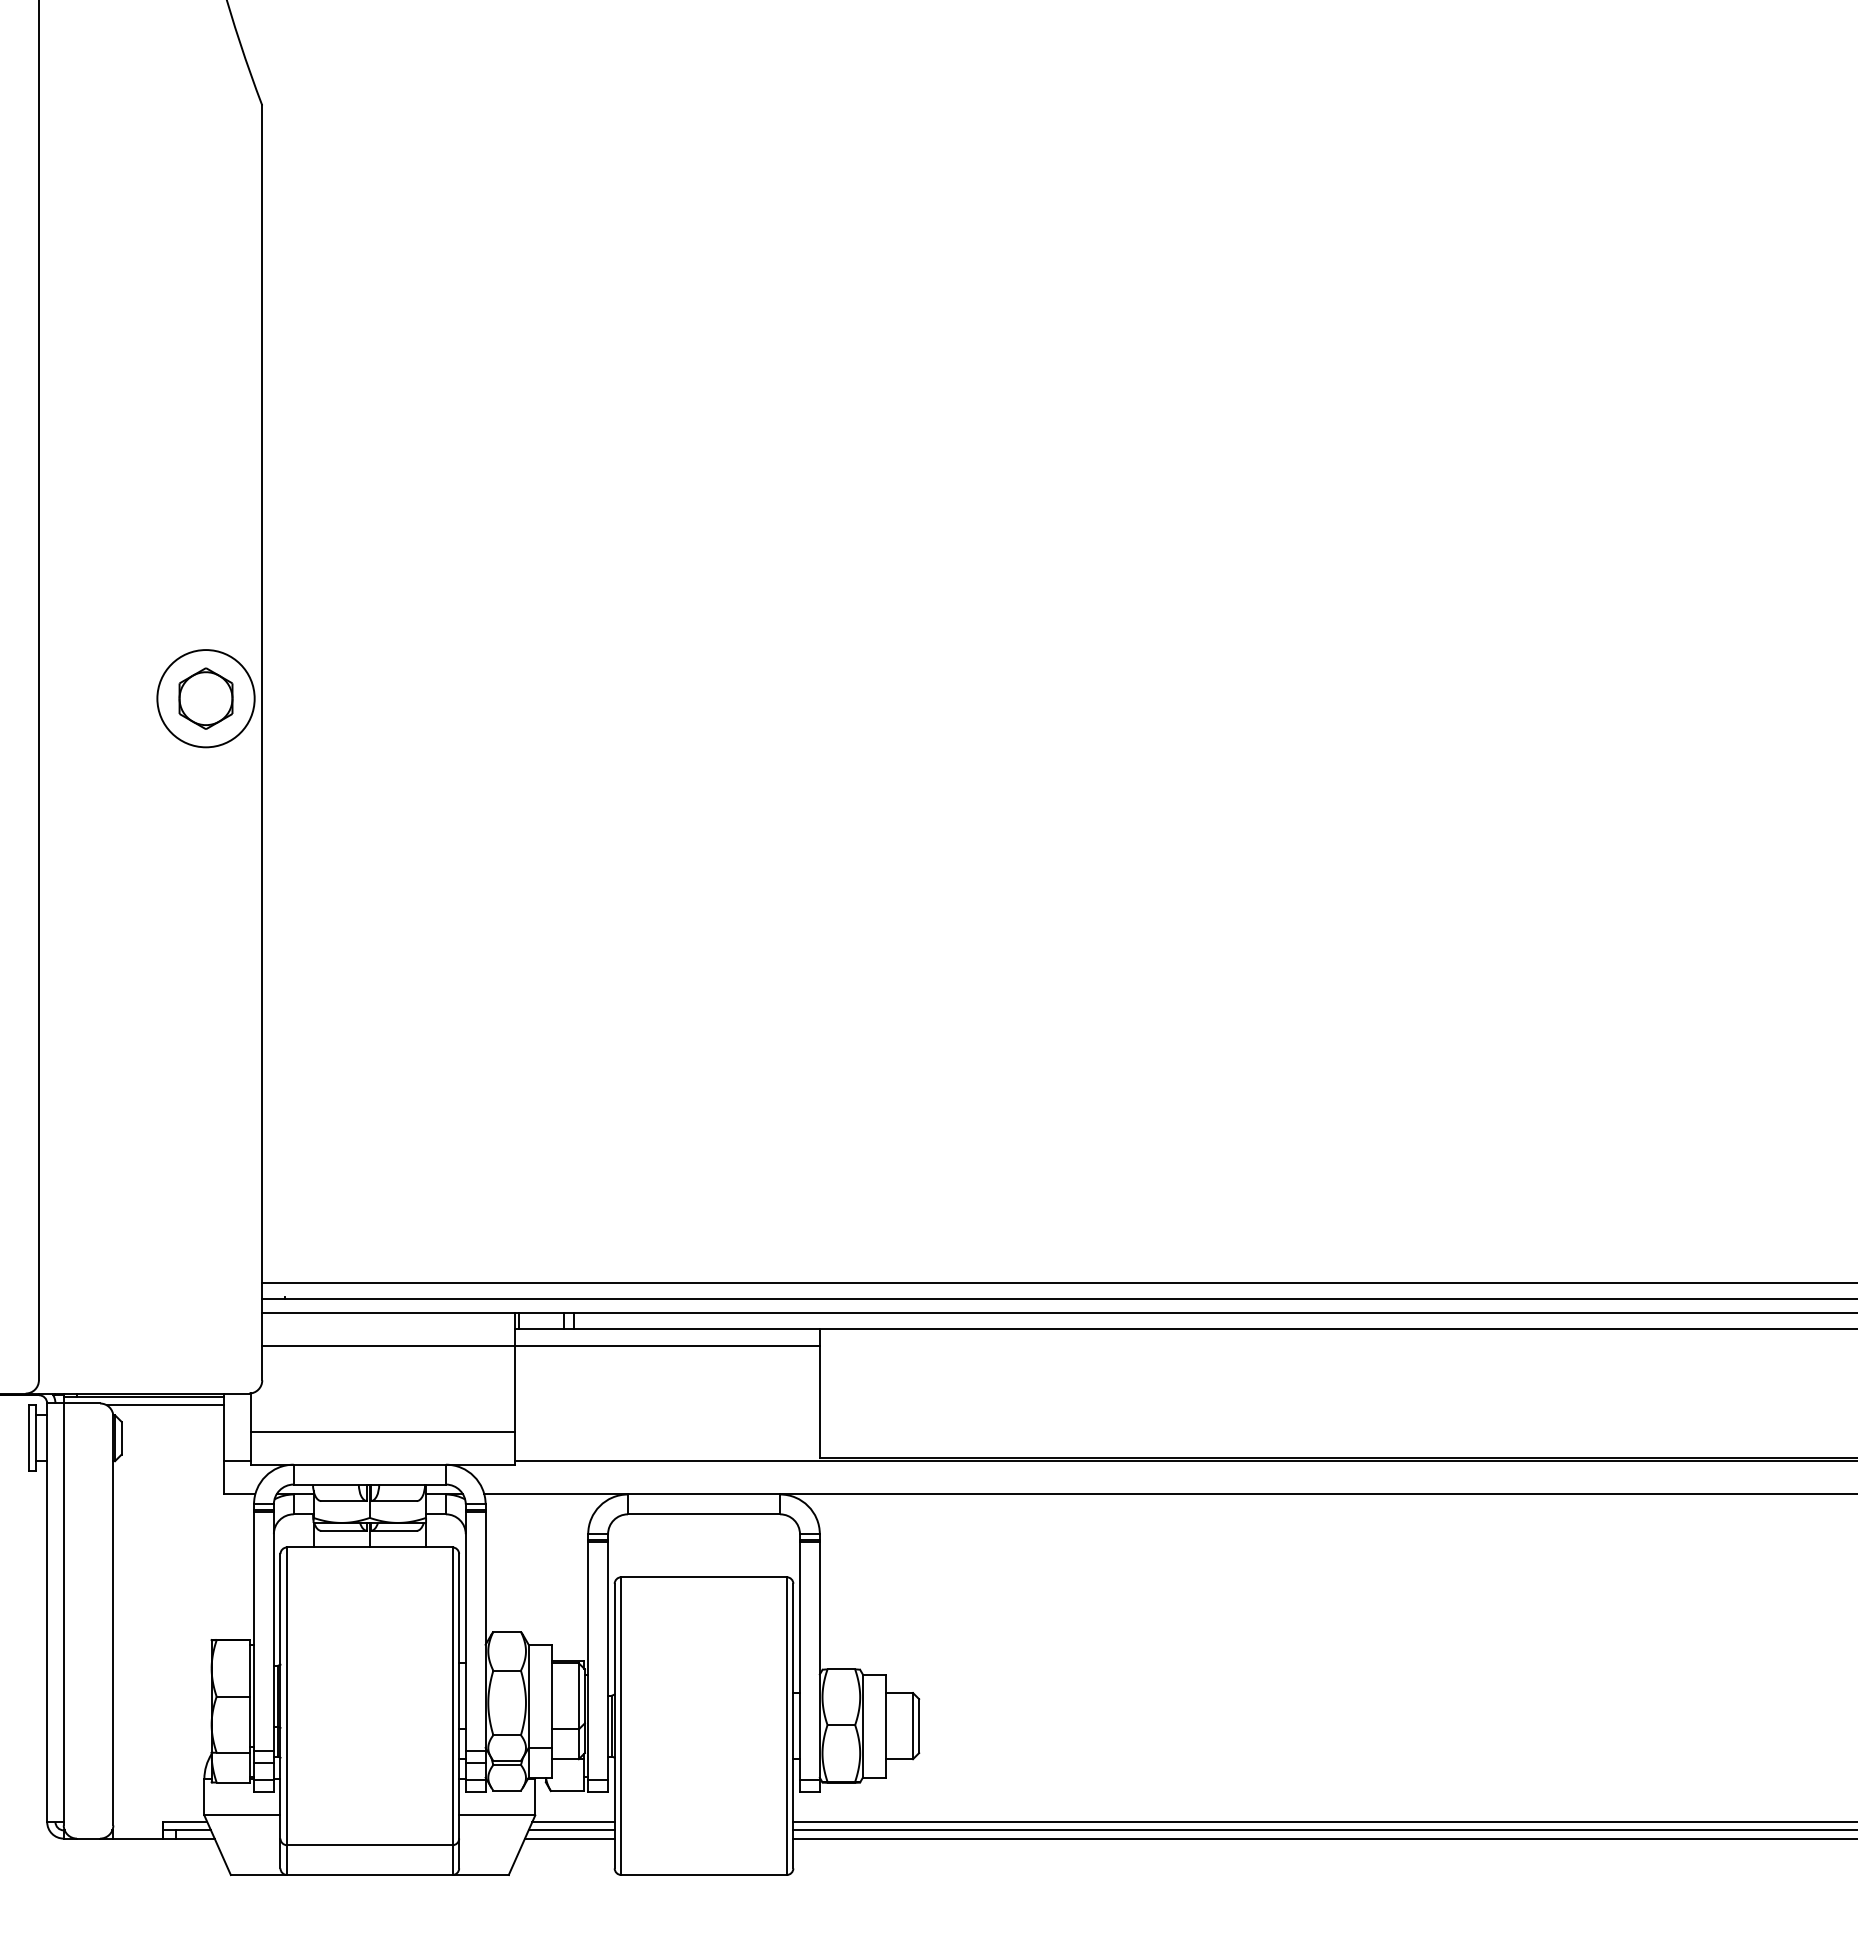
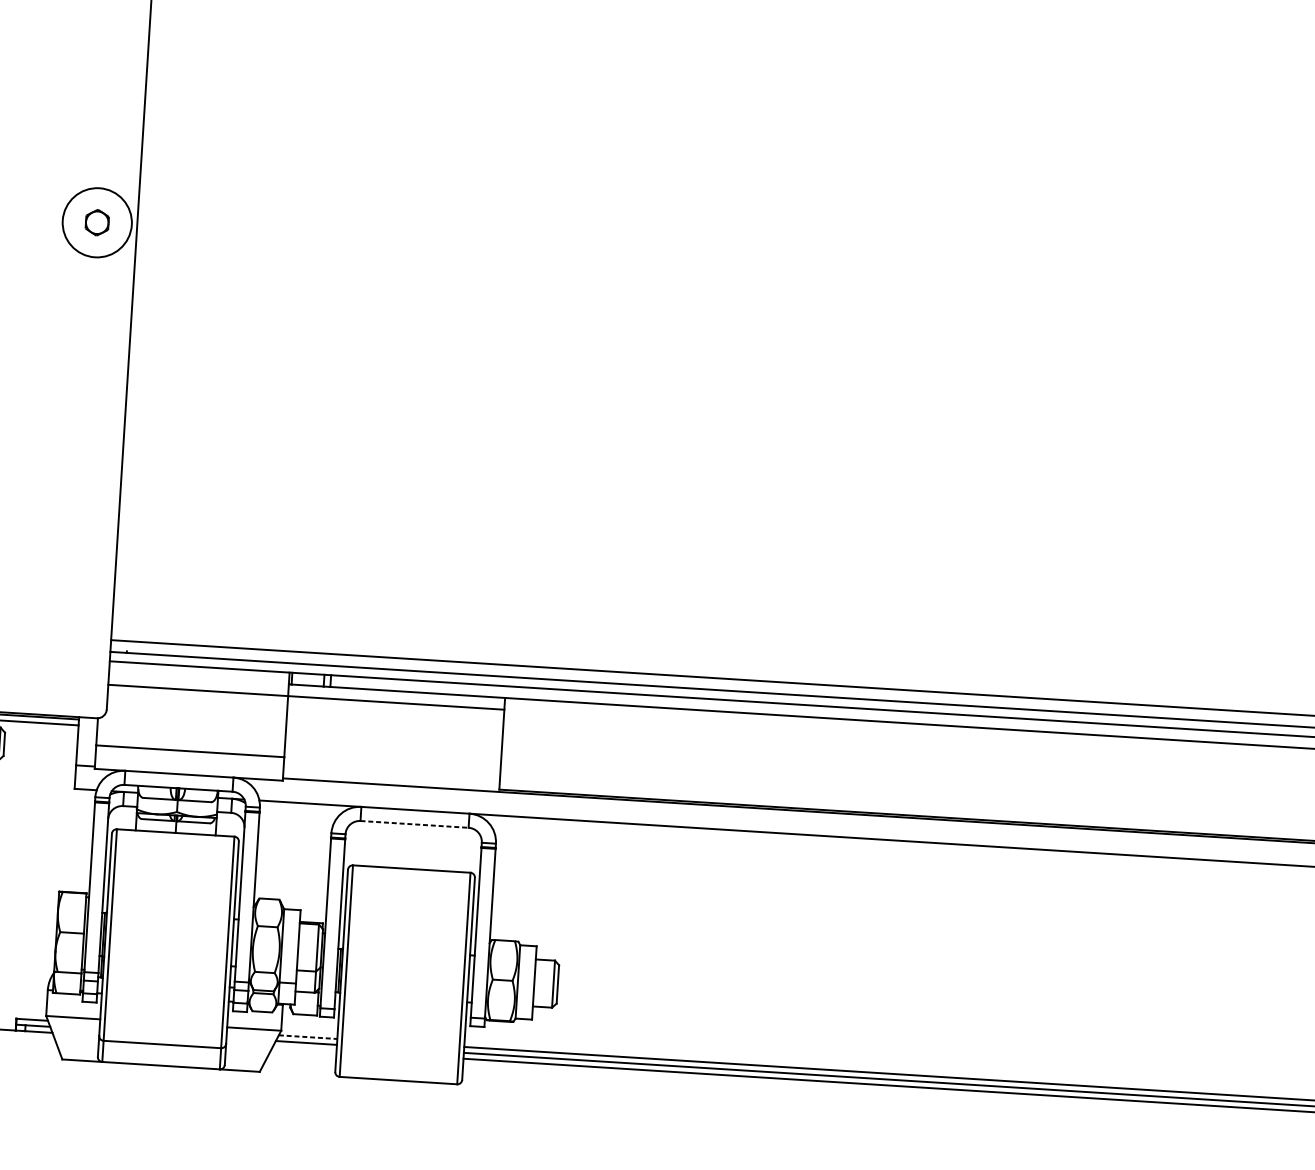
part: (205, 698) -> (96, 222), size x0.6
line: (704, 1514) -> (414, 824), solid -> dashed
line: (574, 1822) -> (308, 1037), solid -> dashed
line: (569, 1838) -> (304, 1048), removed

